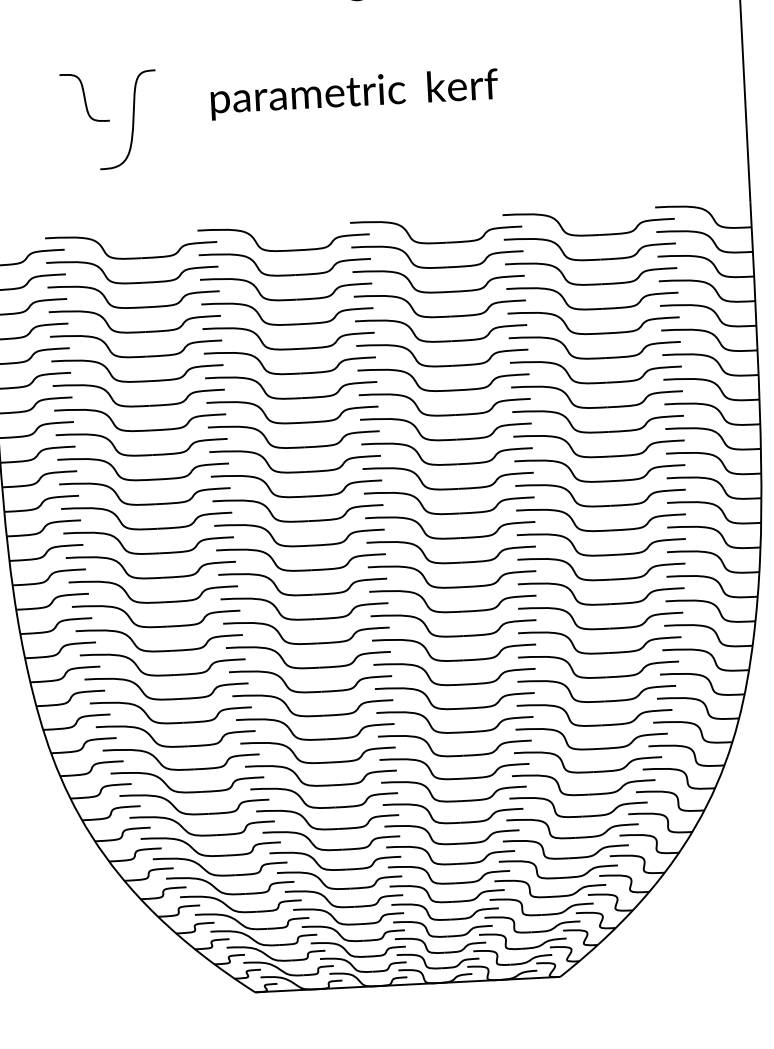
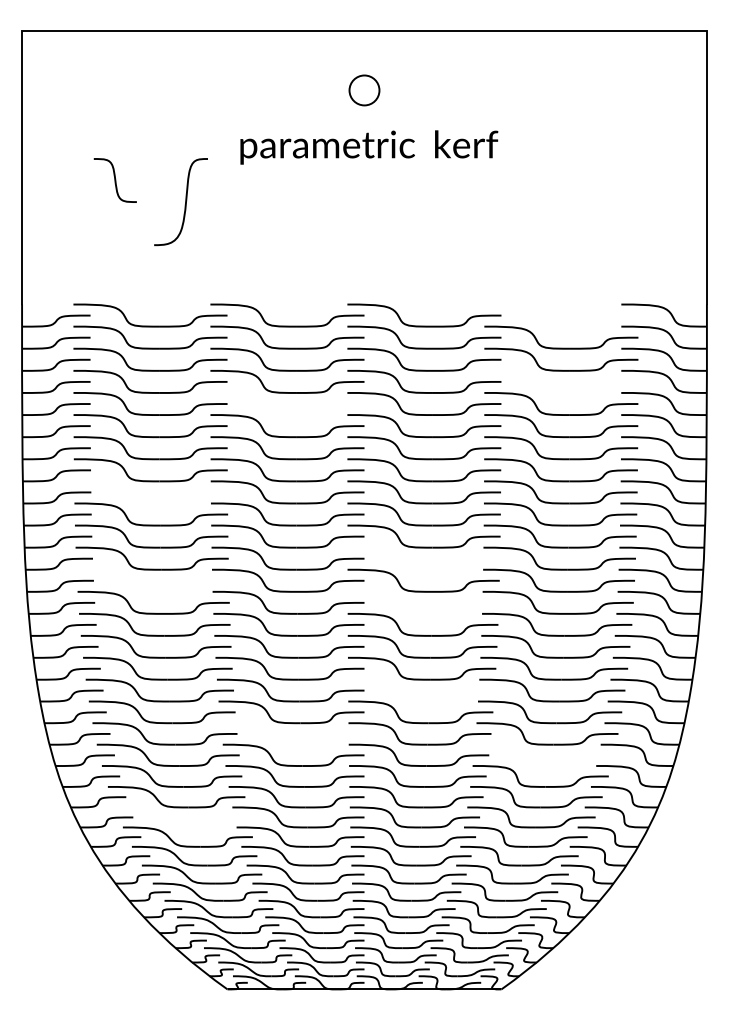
text: (354, 94) -> (369, 147), moved
curve: (132, 120) -> (185, 202), moved
part: (589, 234) -> (561, 325), removed
part: (593, 308) -> (561, 392), removed
part: (289, 348) -> (287, 414), removed
part: (141, 454) -> (150, 502), removed
part: (449, 512) -> (423, 568), removed
part: (149, 552) -> (152, 590), removed
part: (452, 561) -> (423, 612), removed
part: (454, 659) -> (421, 700), removed
part: (313, 714) -> (292, 743), removed
part: (594, 725) -> (543, 765), removed
part: (194, 813) -> (181, 826), removed

